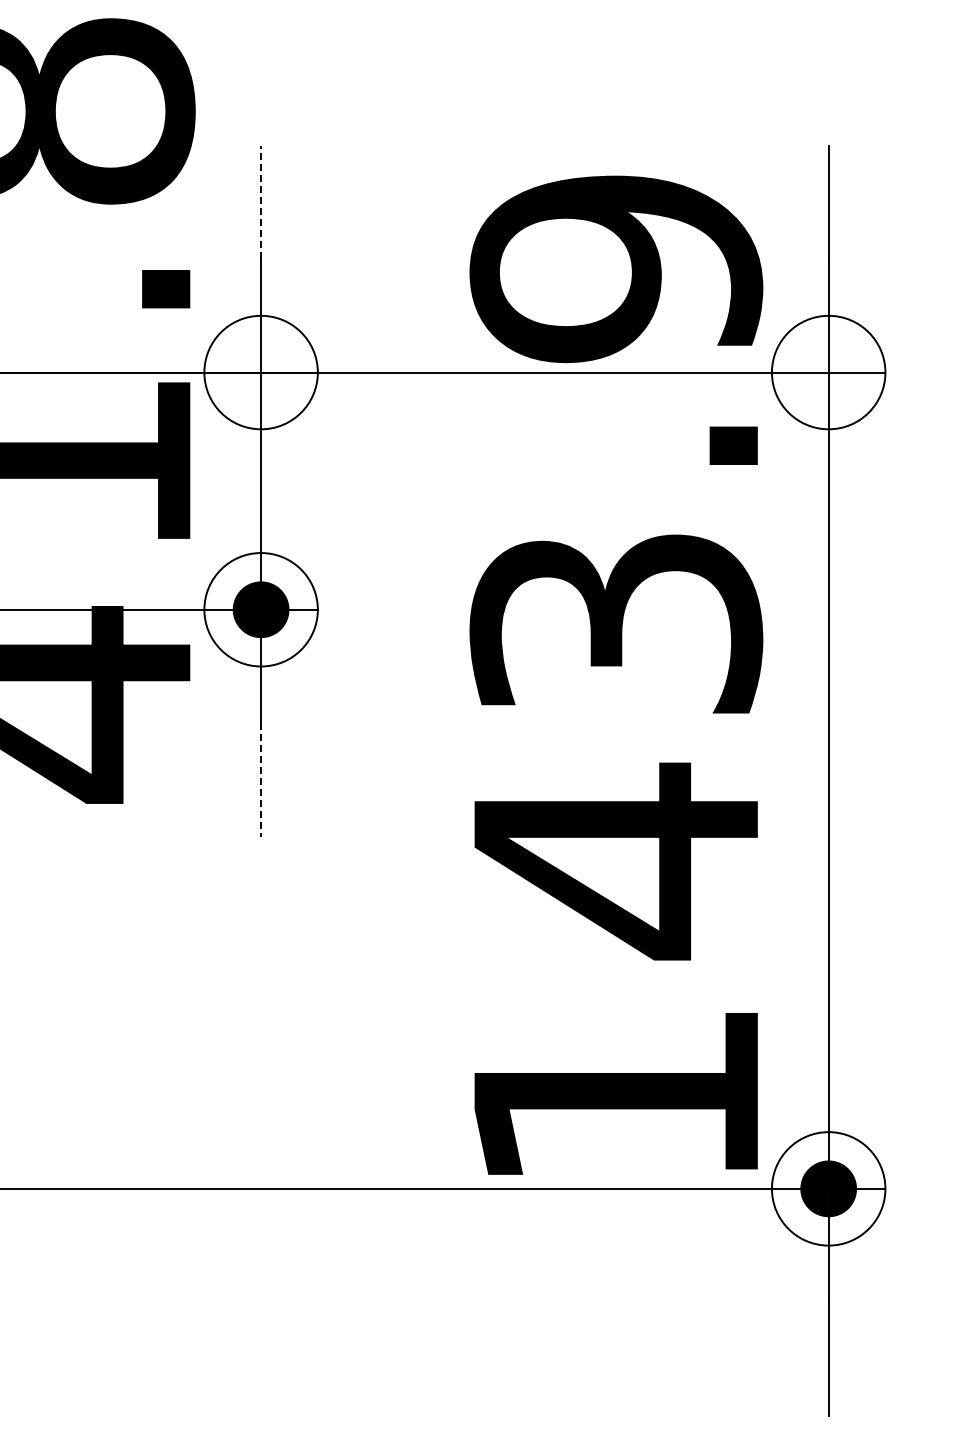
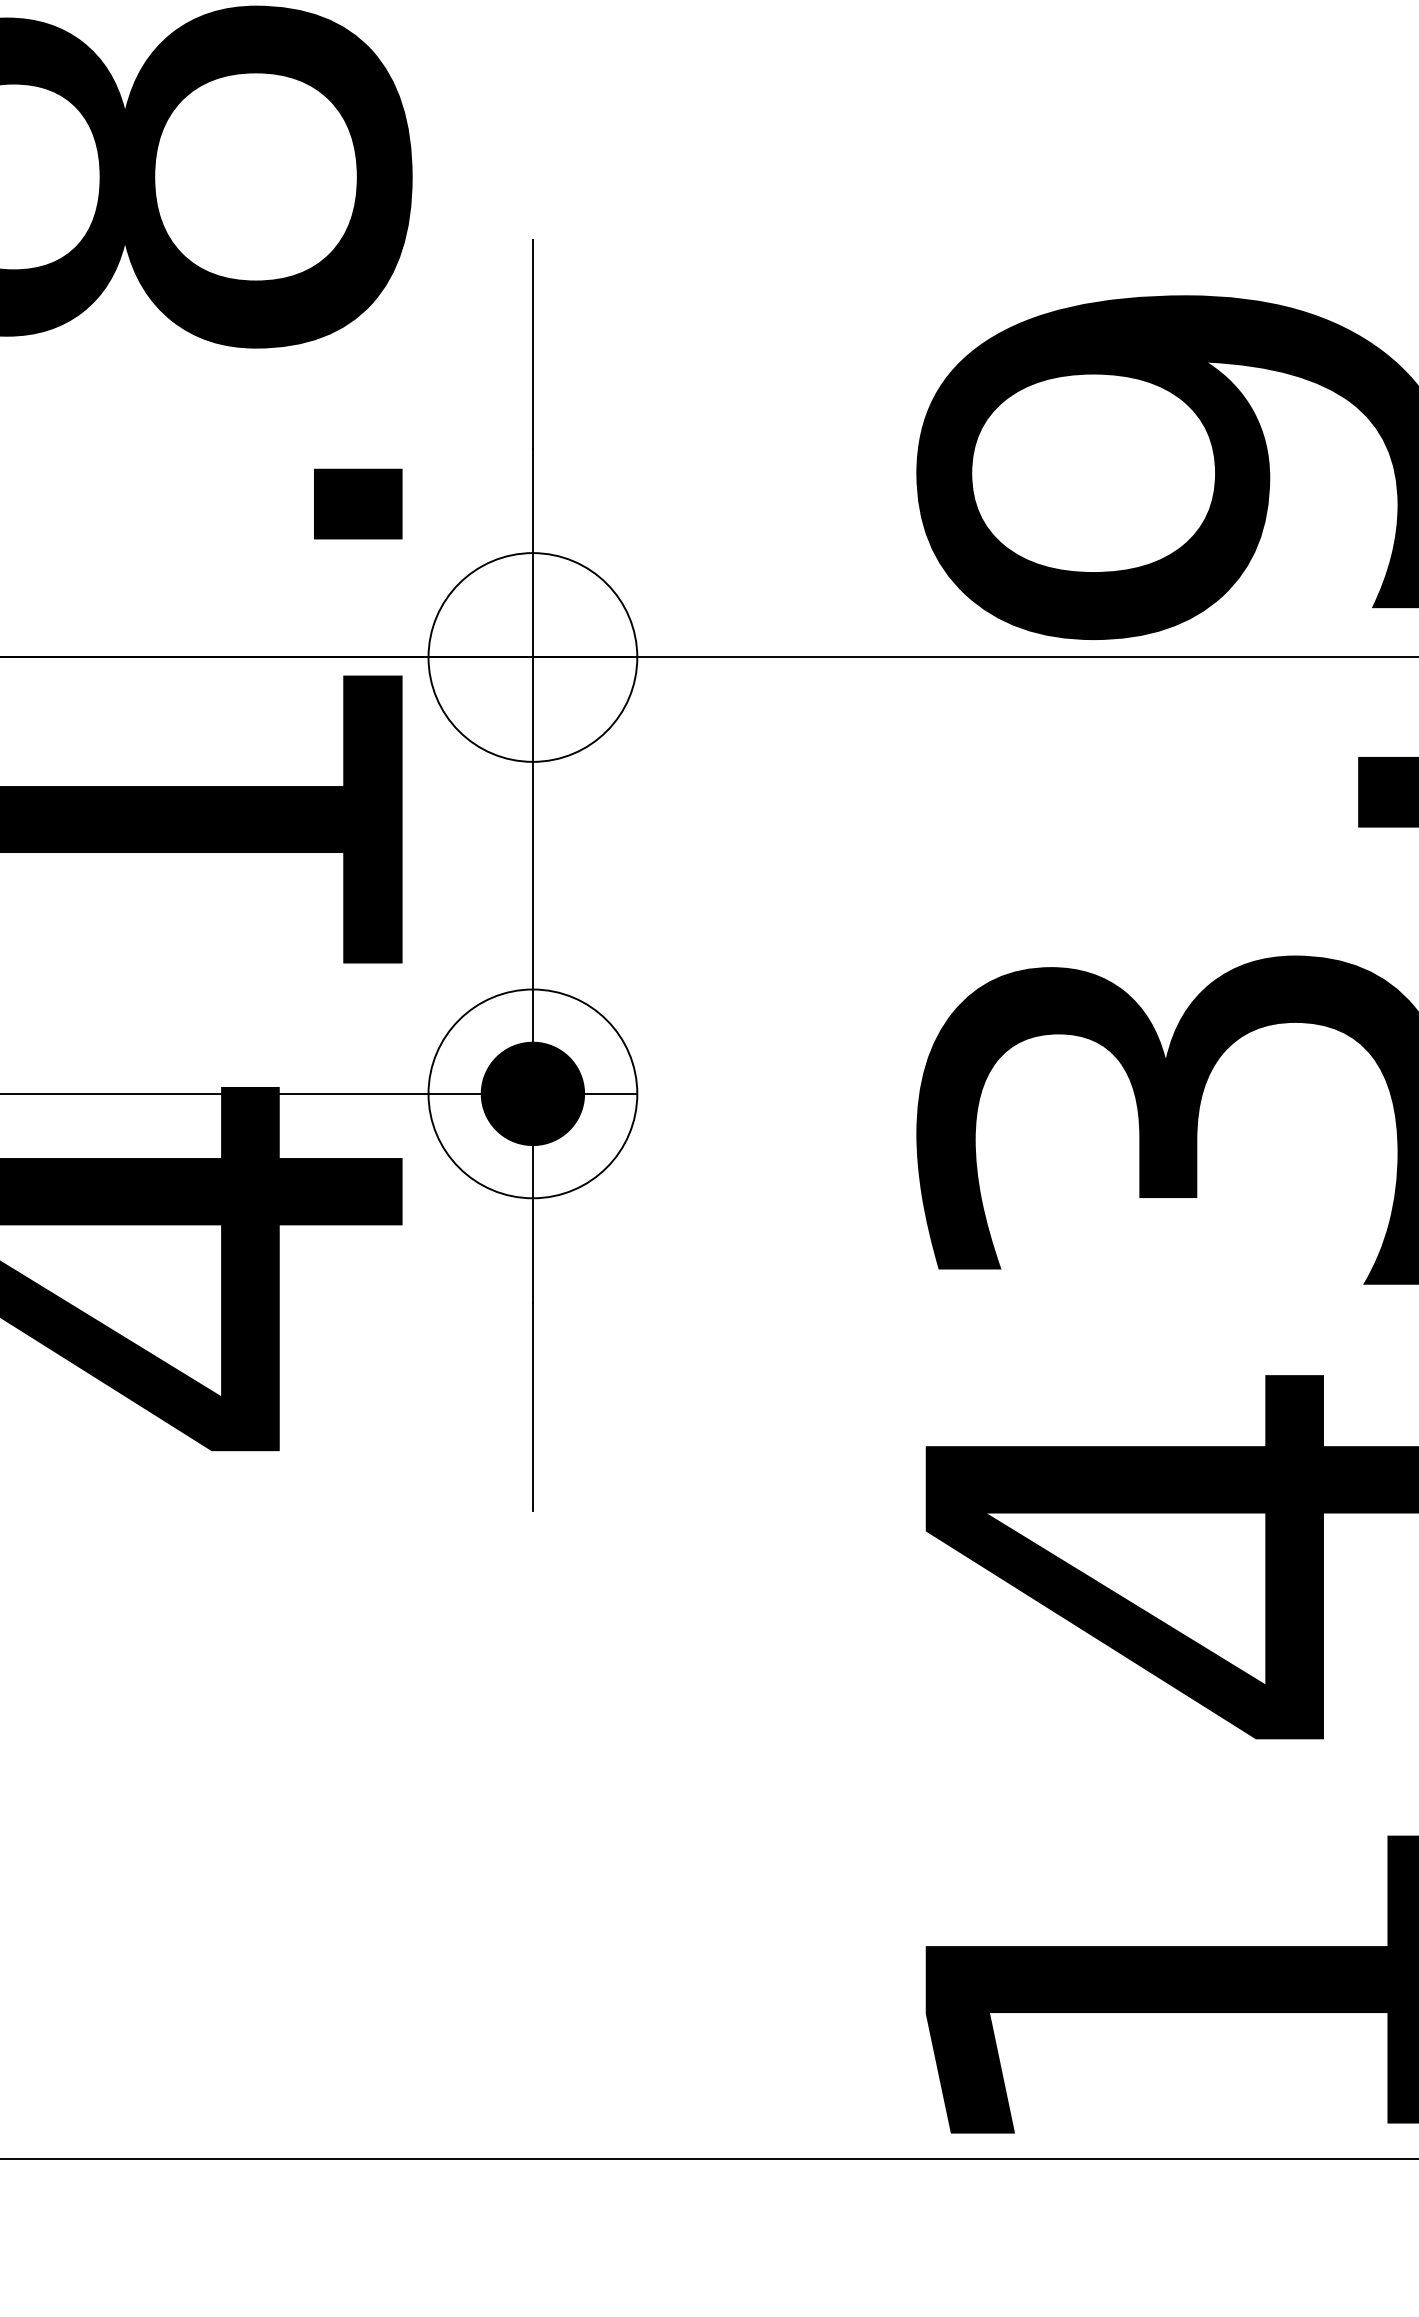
line: (261, 202) -> (533, 344), dashed -> solid
line: (261, 779) -> (533, 1406), dashed -> solid

